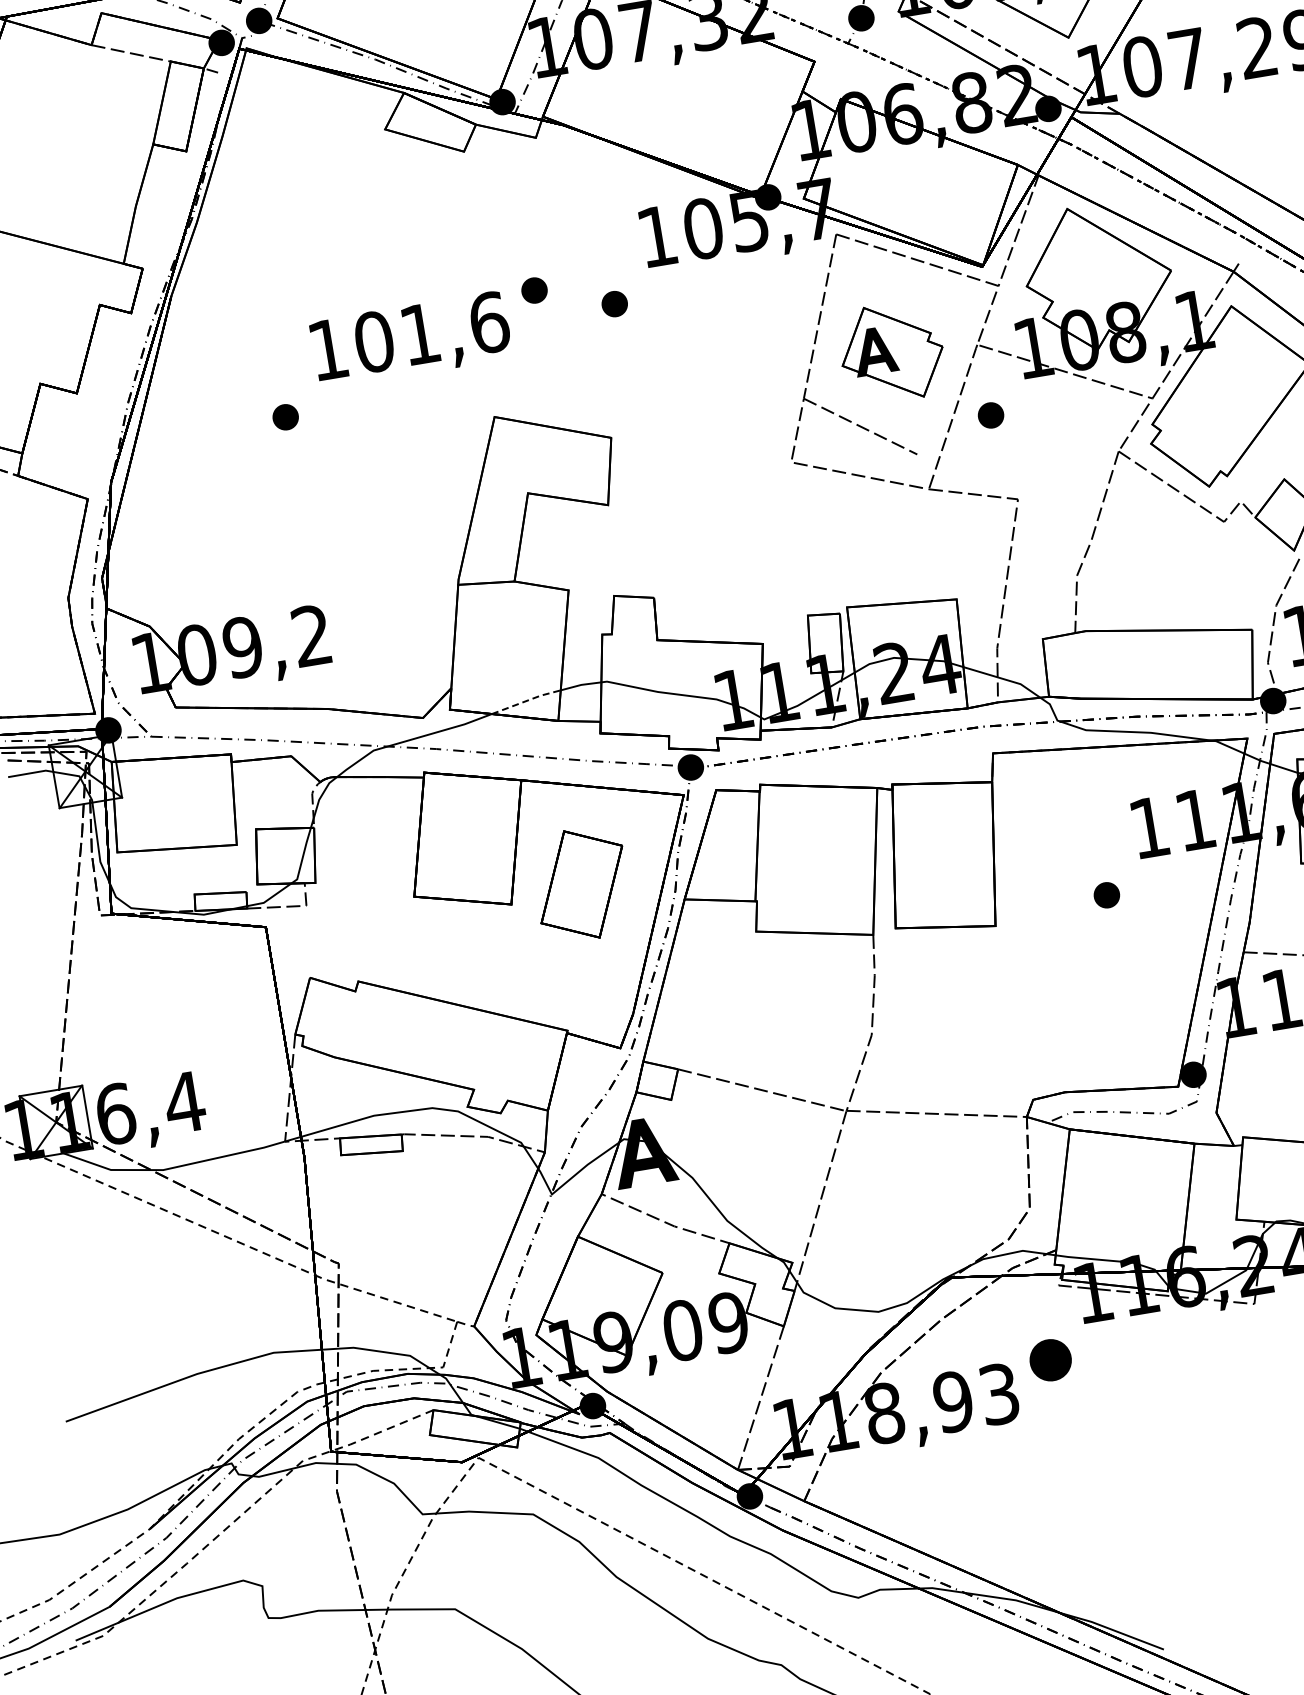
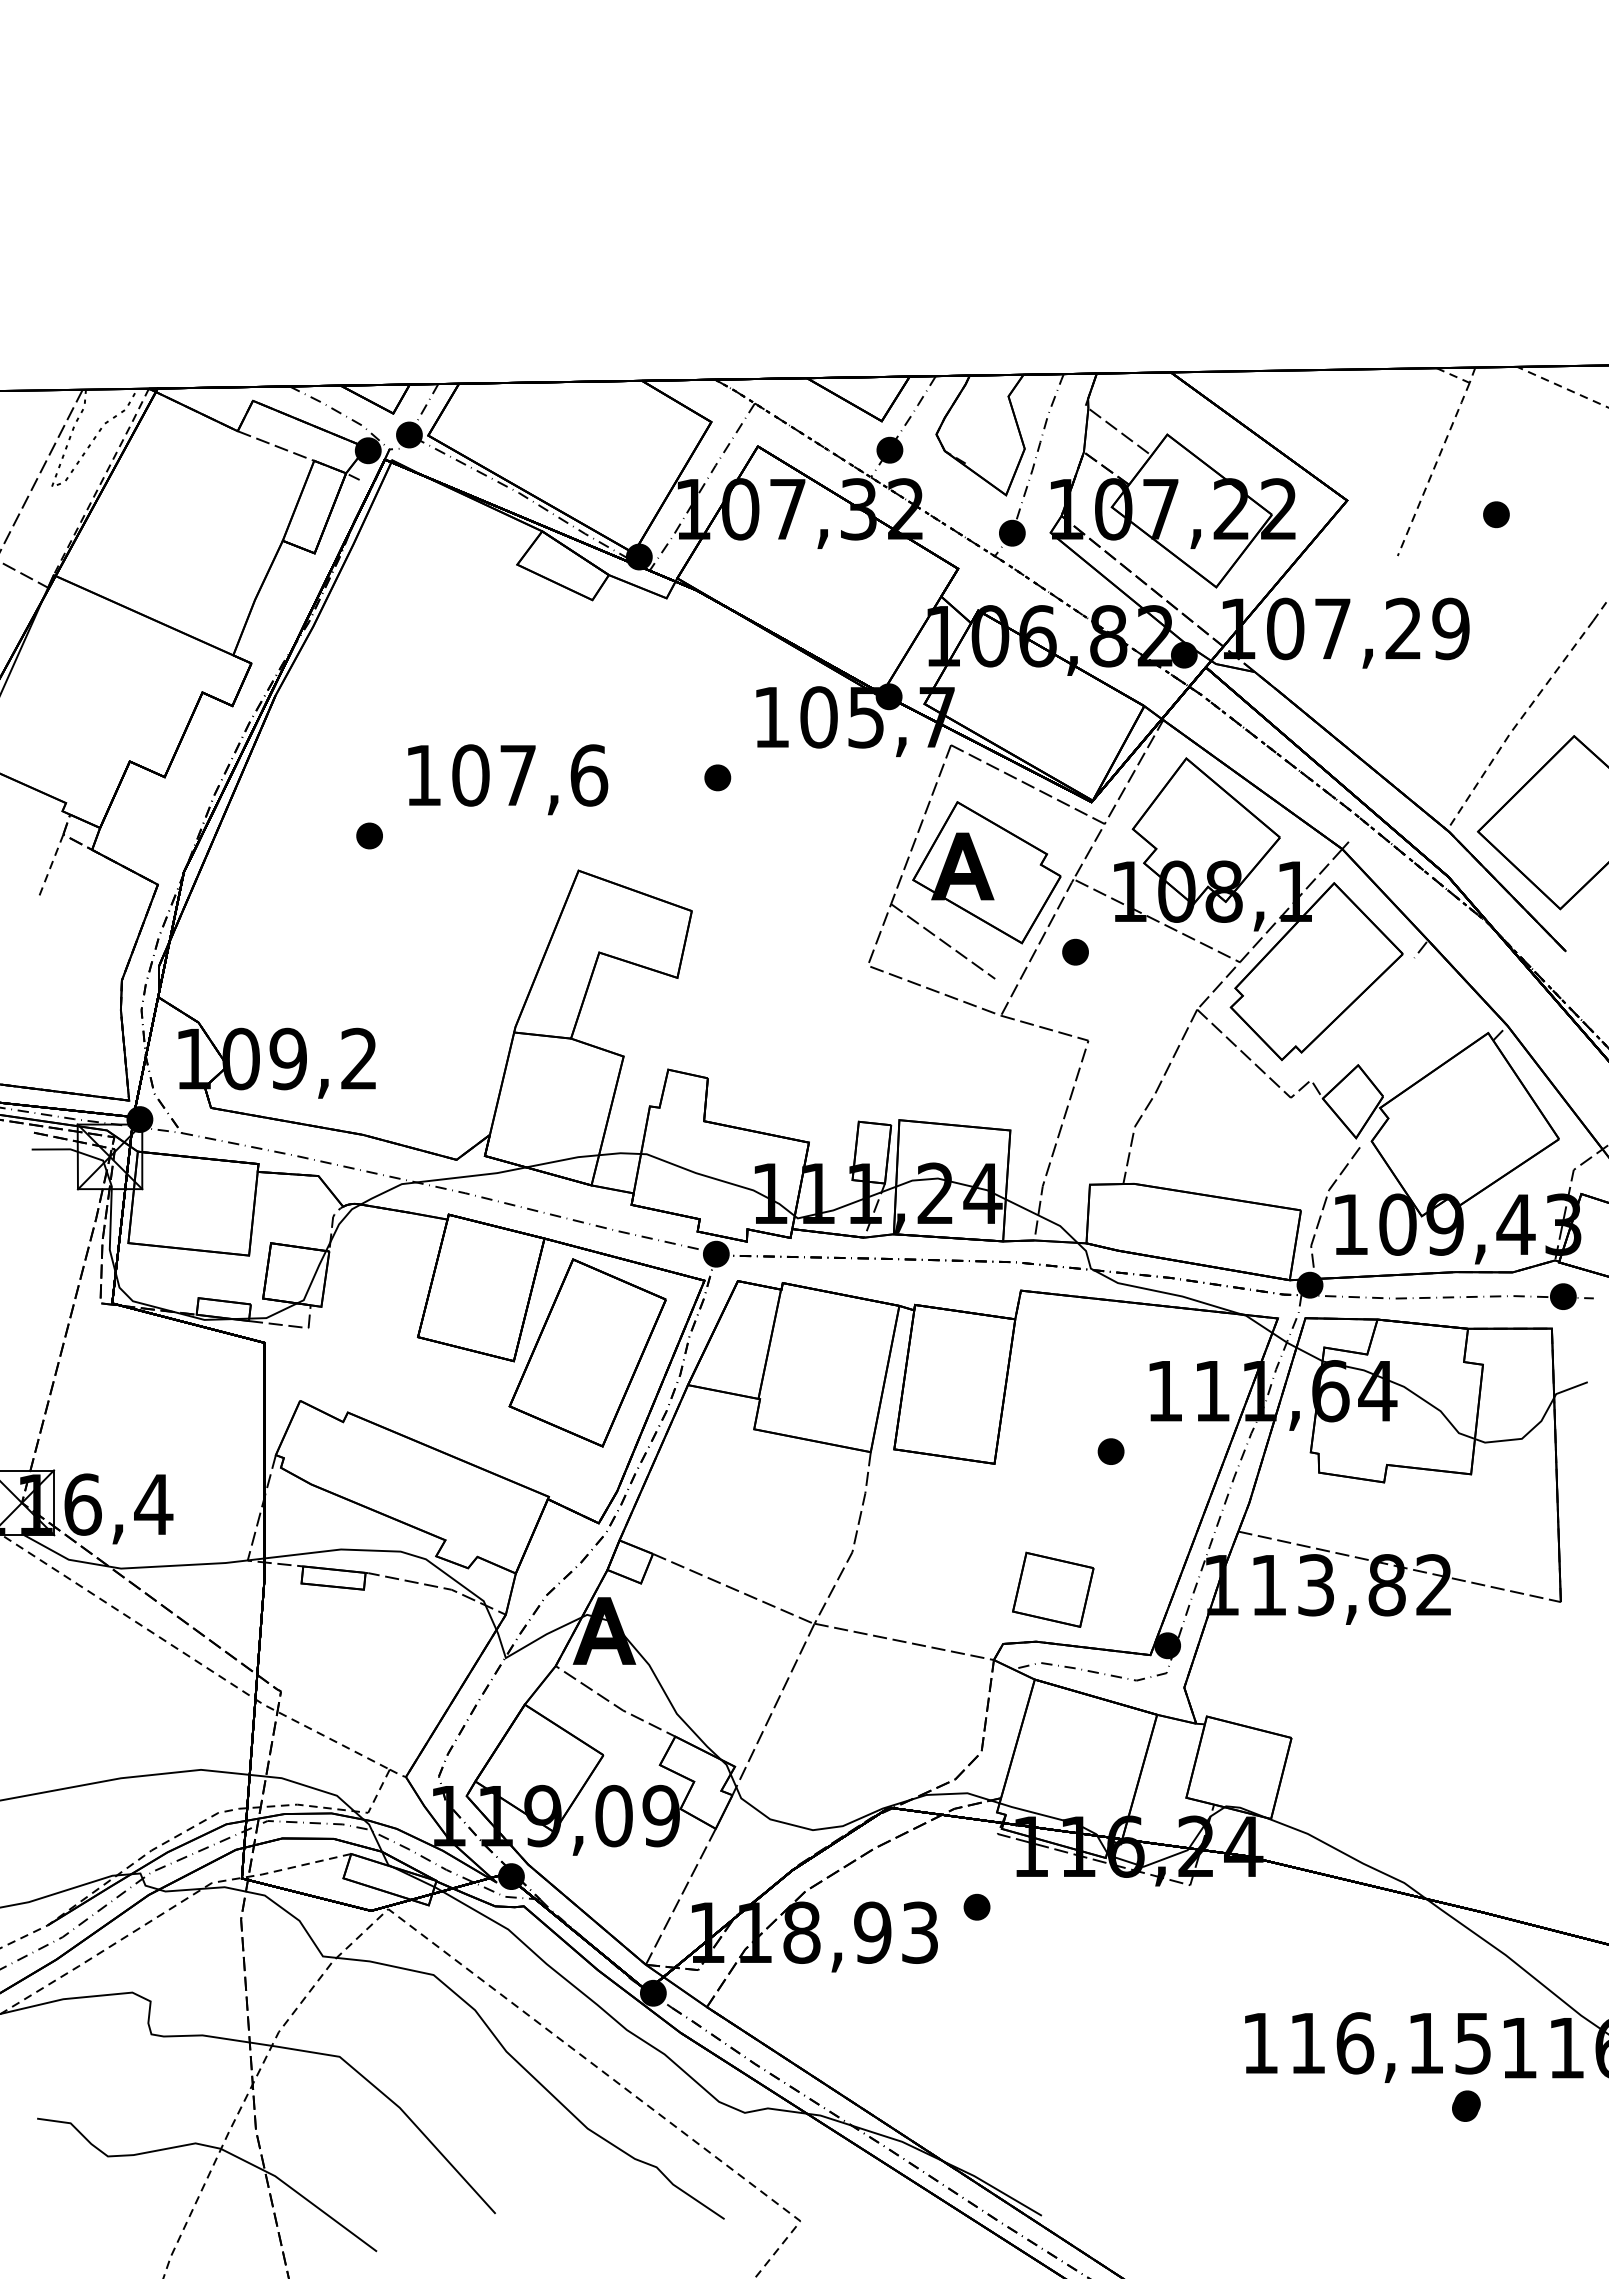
part: (534, 290) -> (639, 750), removed
text: (419, 334) -> (517, 775), 101,6 -> 107,6
part: (891, 352) -> (986, 872), size x1.43
line: (527, 701) -> (563, 1160), dashed -> solid
part: (581, 884) -> (587, 1352), size x1.67
part: (1073, 1038) -> (1053, 1589), added
part: (1050, 1359) -> (976, 1906), size x0.62

